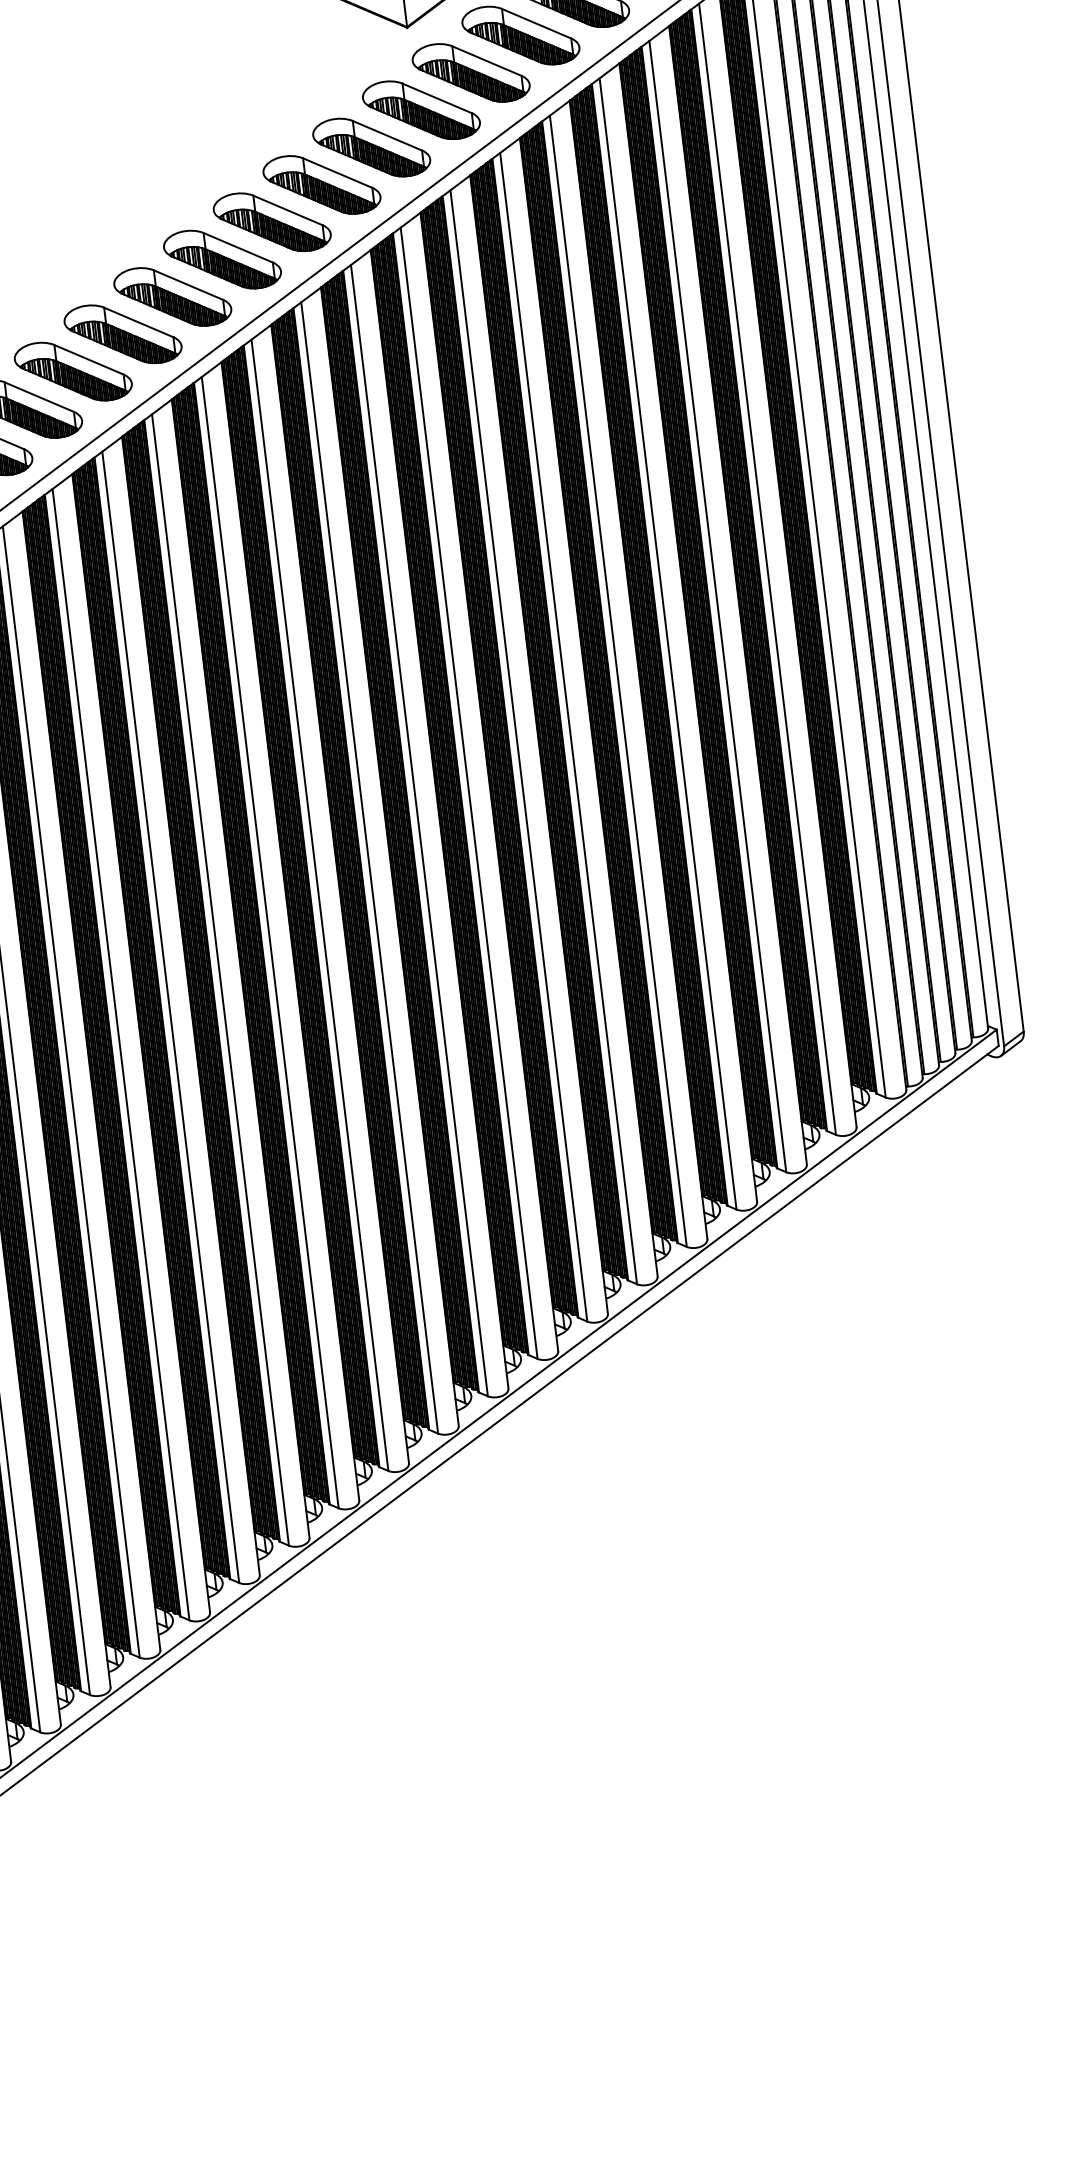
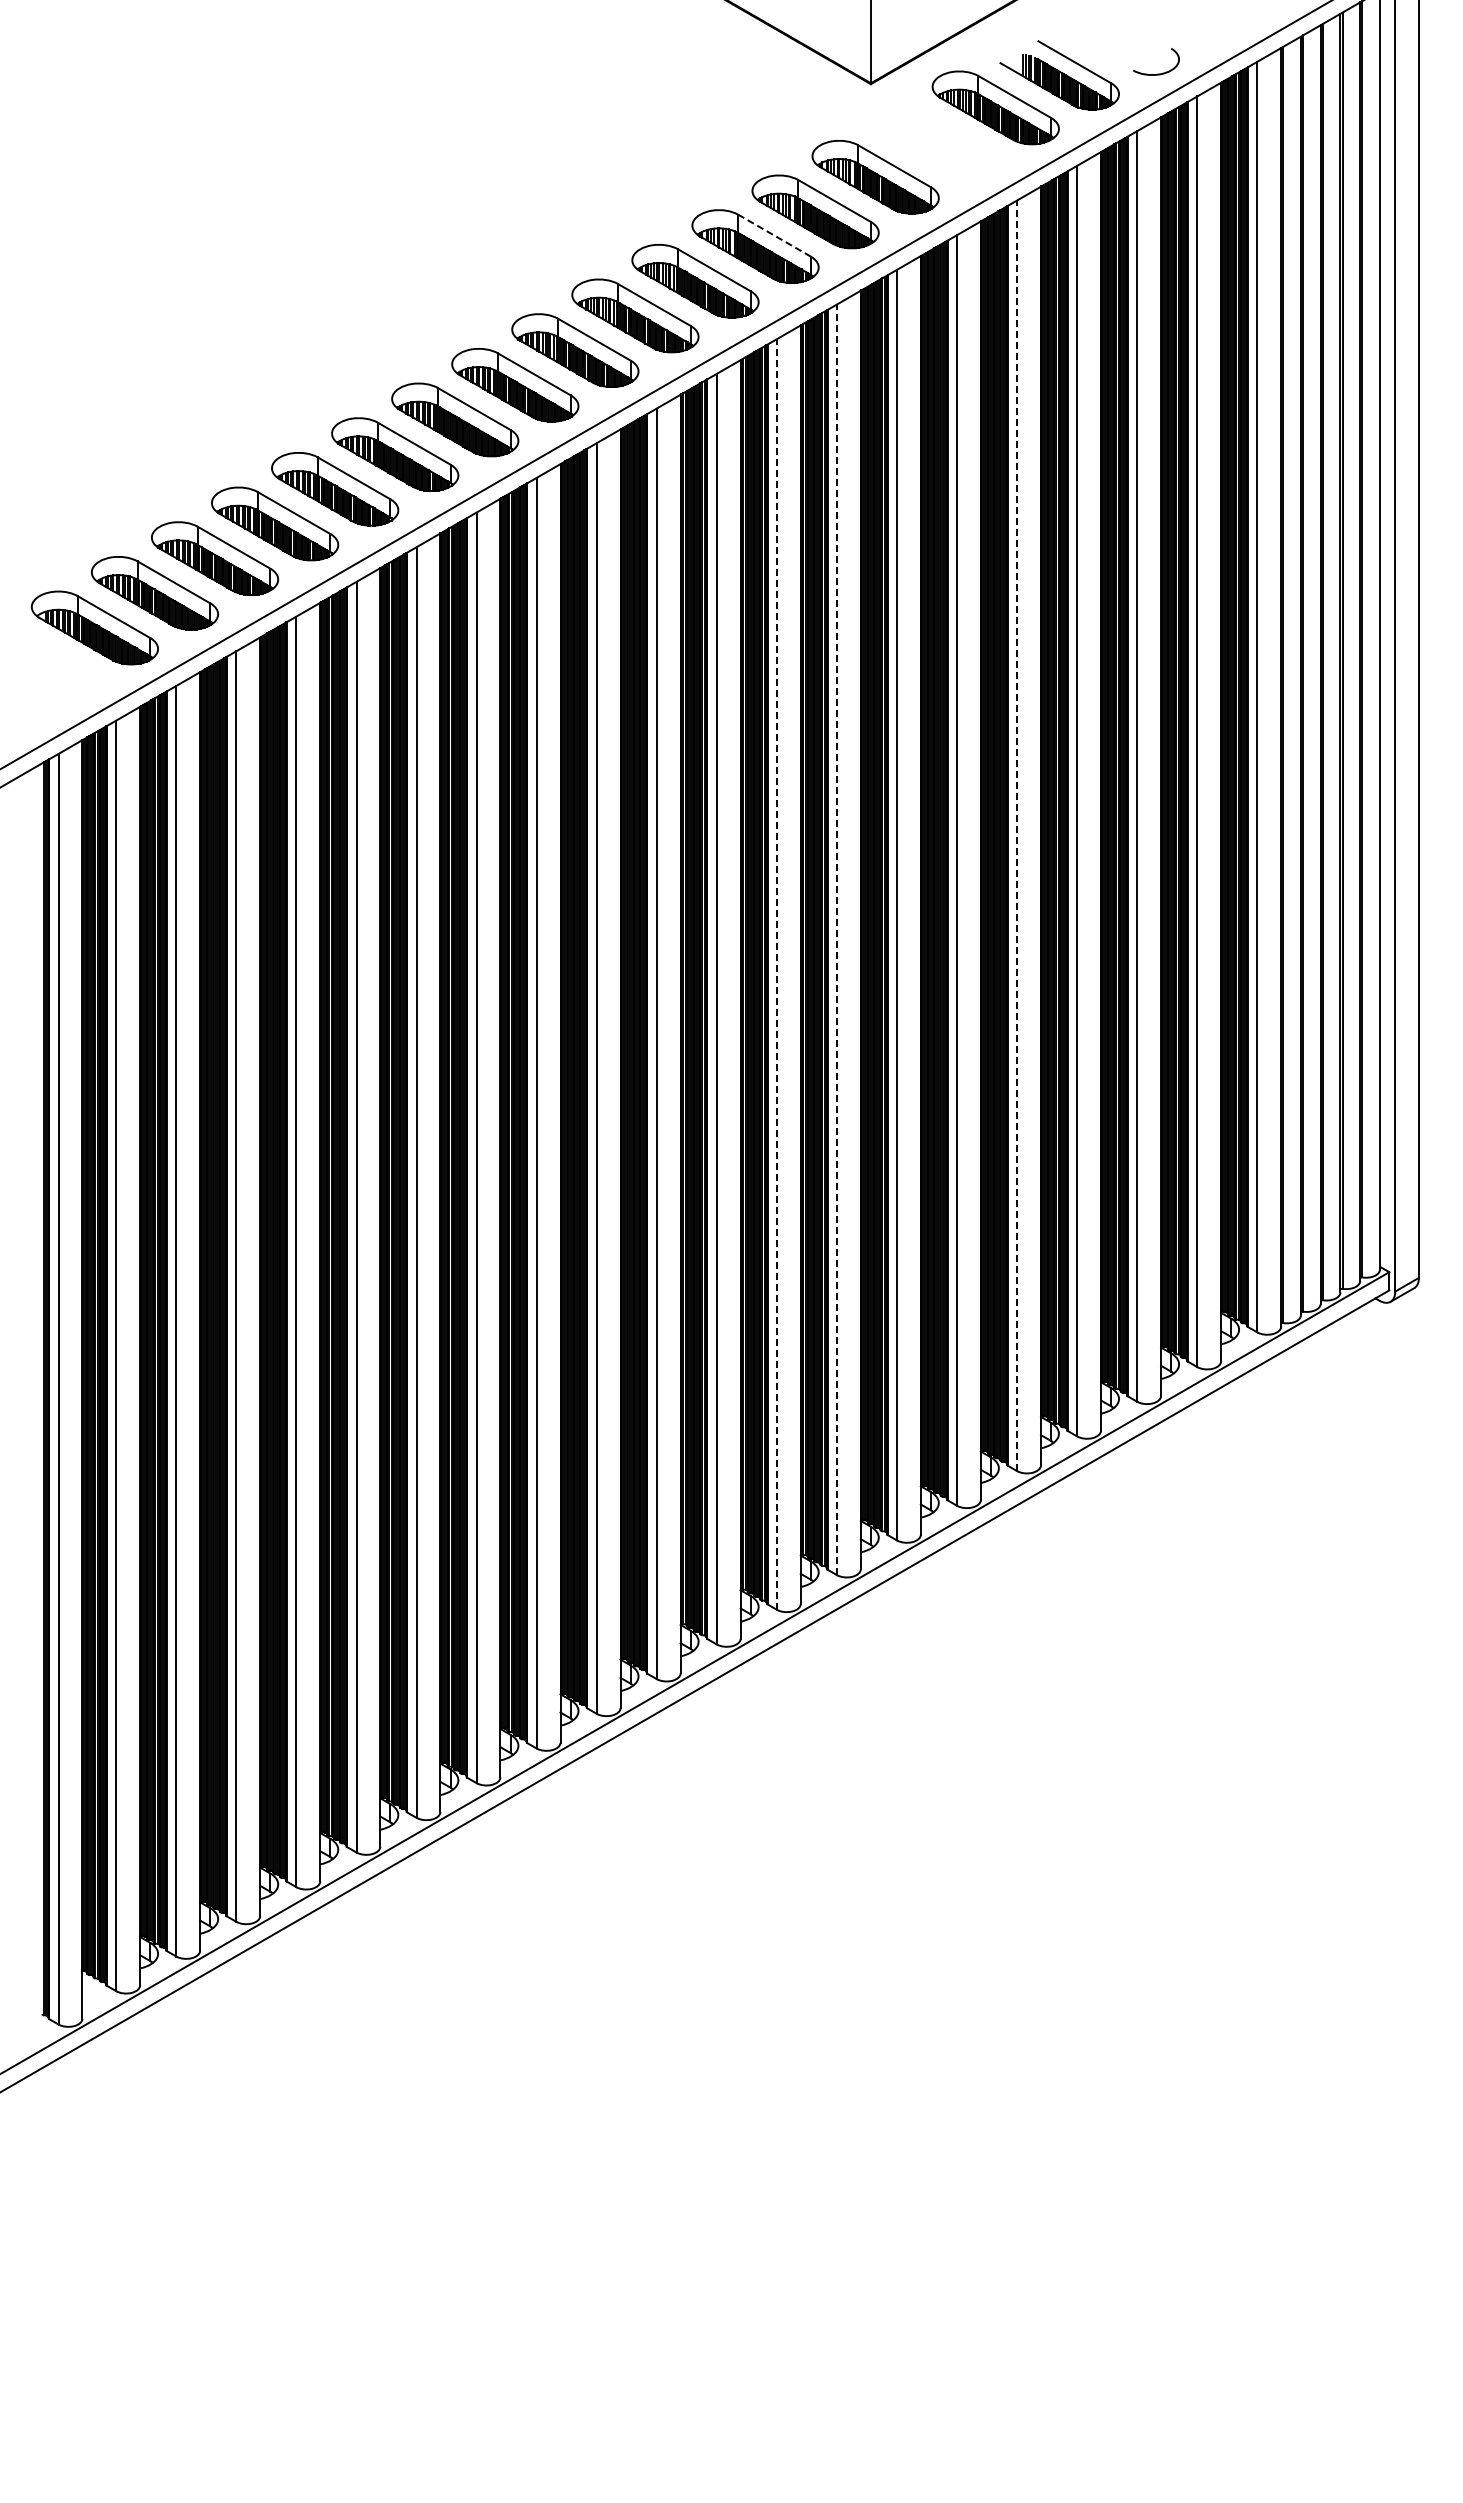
part: (470, 72) -> (935, 142), removed
line: (337, 172) -> (774, 235), solid -> dashed
line: (618, 680) -> (1017, 835), solid -> dashed
line: (468, 793) -> (836, 939), solid -> dashed
line: (419, 830) -> (776, 974), solid -> dashed

